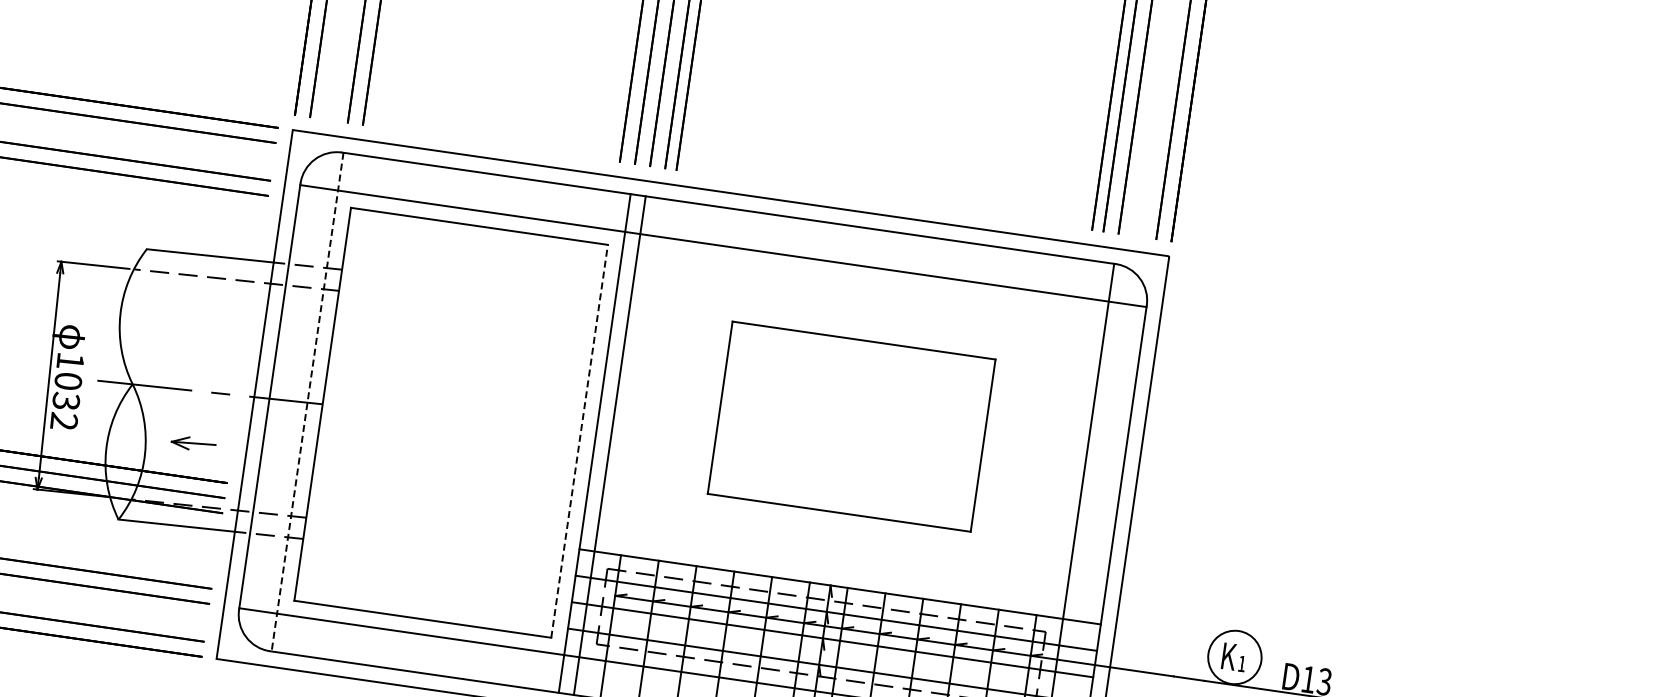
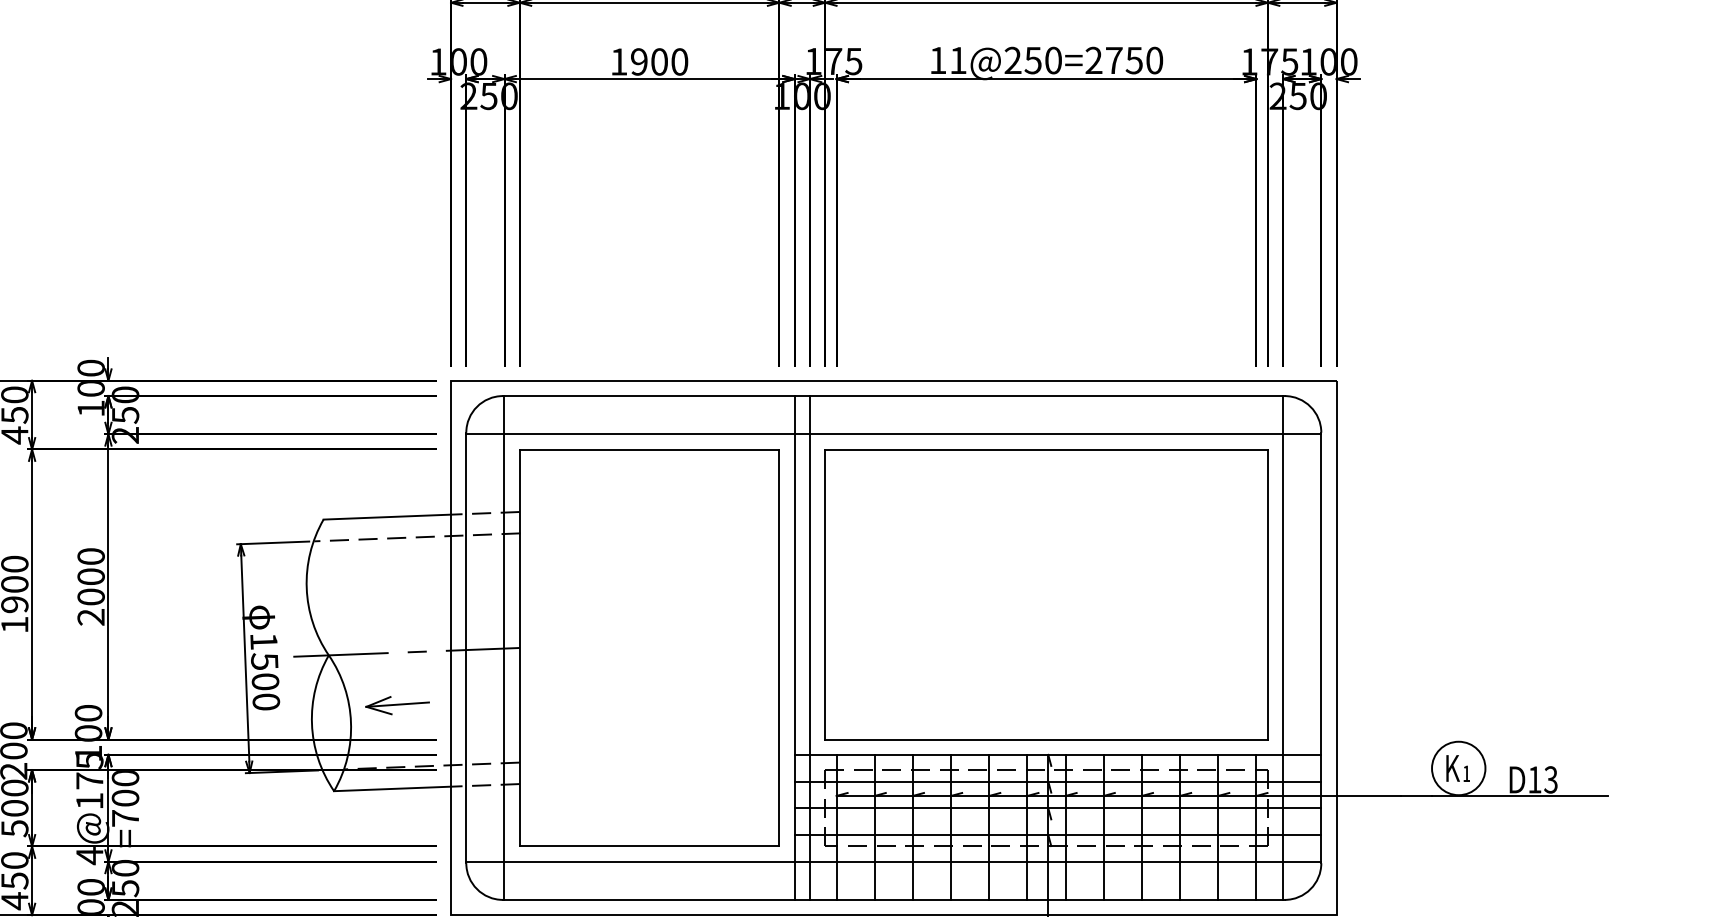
text: (66, 401) -> (265, 681), 1032 -> 1500
line: (307, 401) -> (504, 647), dashed -> solid
part: (851, 426) -> (1046, 594), size x1.67
line: (579, 440) -> (779, 647), dashed -> solid
part: (193, 443) -> (397, 705), size x1.43

